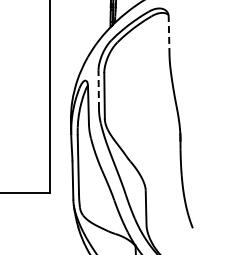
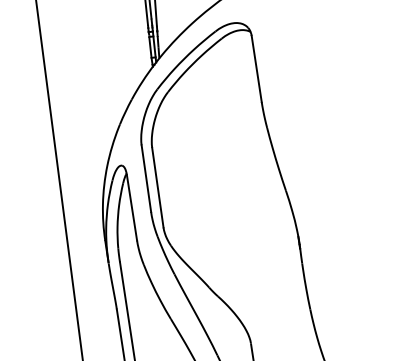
line: (169, 35) -> (257, 67), dashed -> solid
line: (98, 89) -> (145, 178), dashed -> solid

